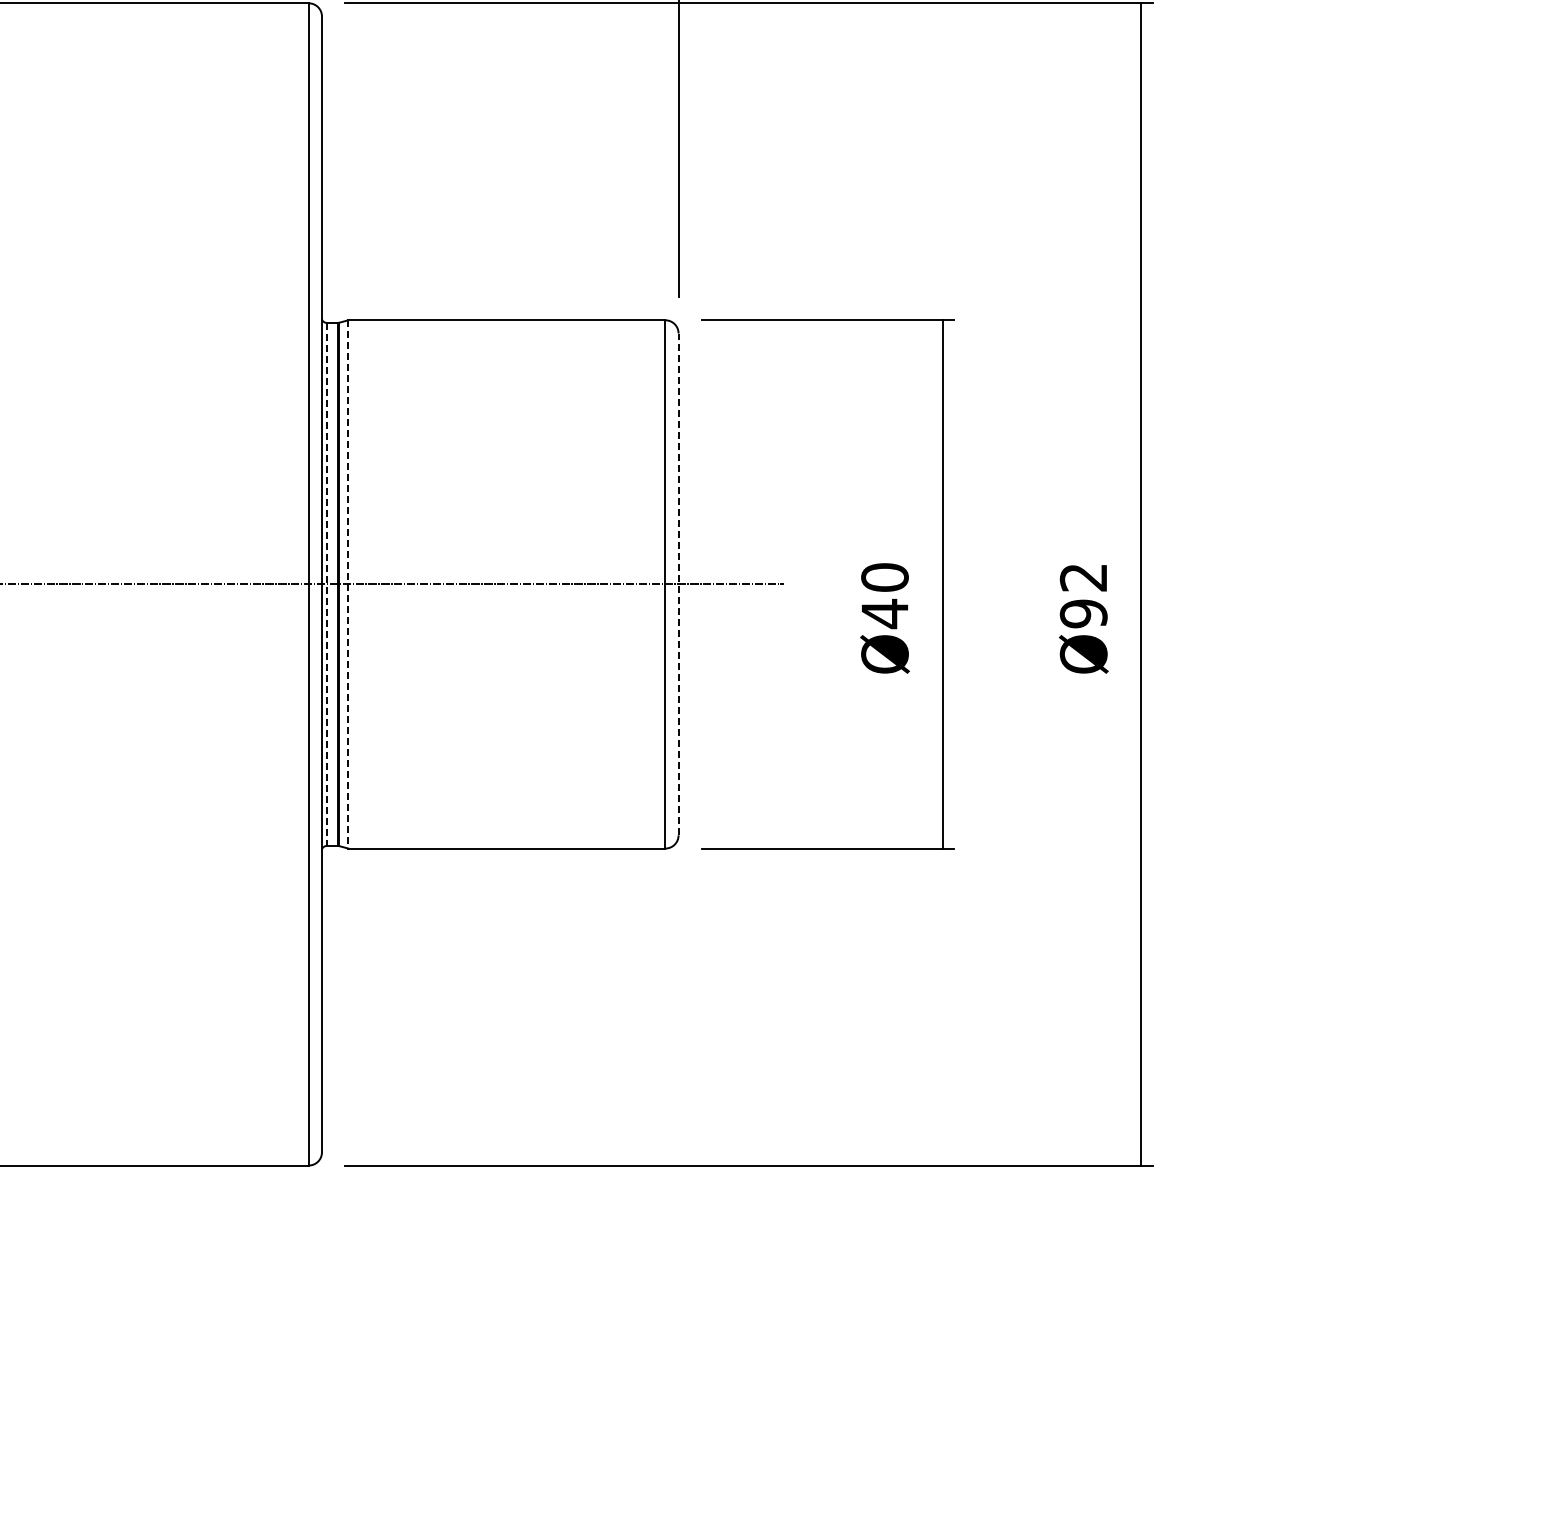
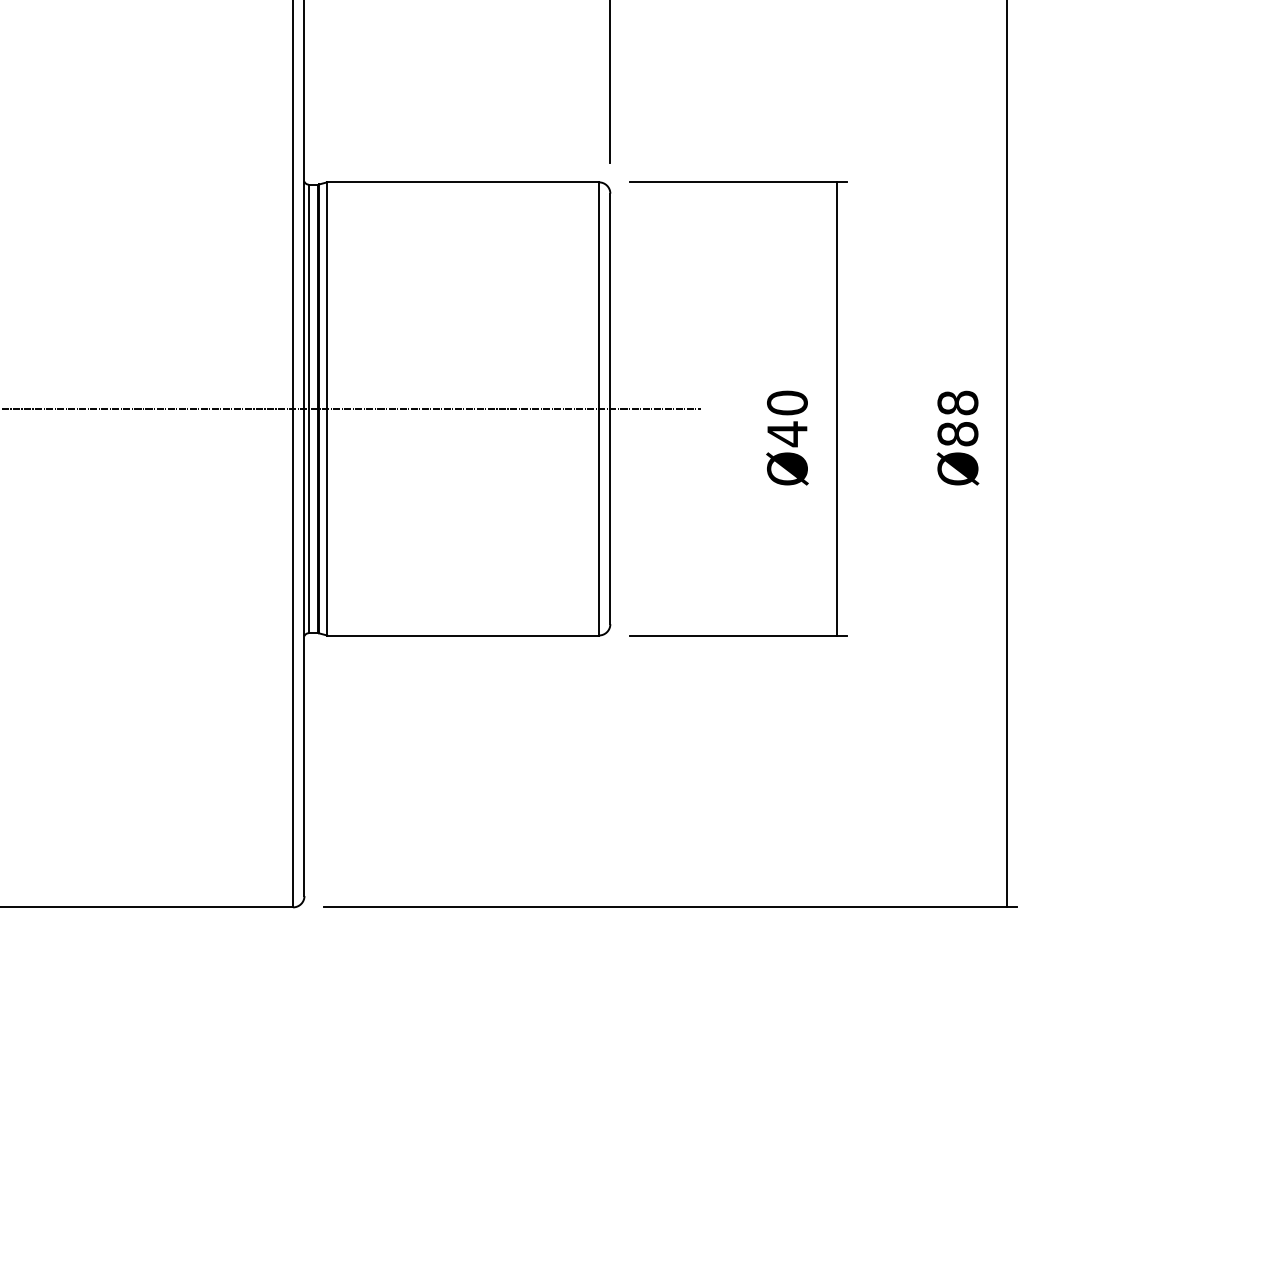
line: (326, 584) -> (308, 408), dashed -> solid
line: (348, 584) -> (327, 408), dashed -> solid
line: (678, 584) -> (610, 408), dashed -> solid
text: (1083, 595) -> (957, 418), Ø92 -> Ø88

